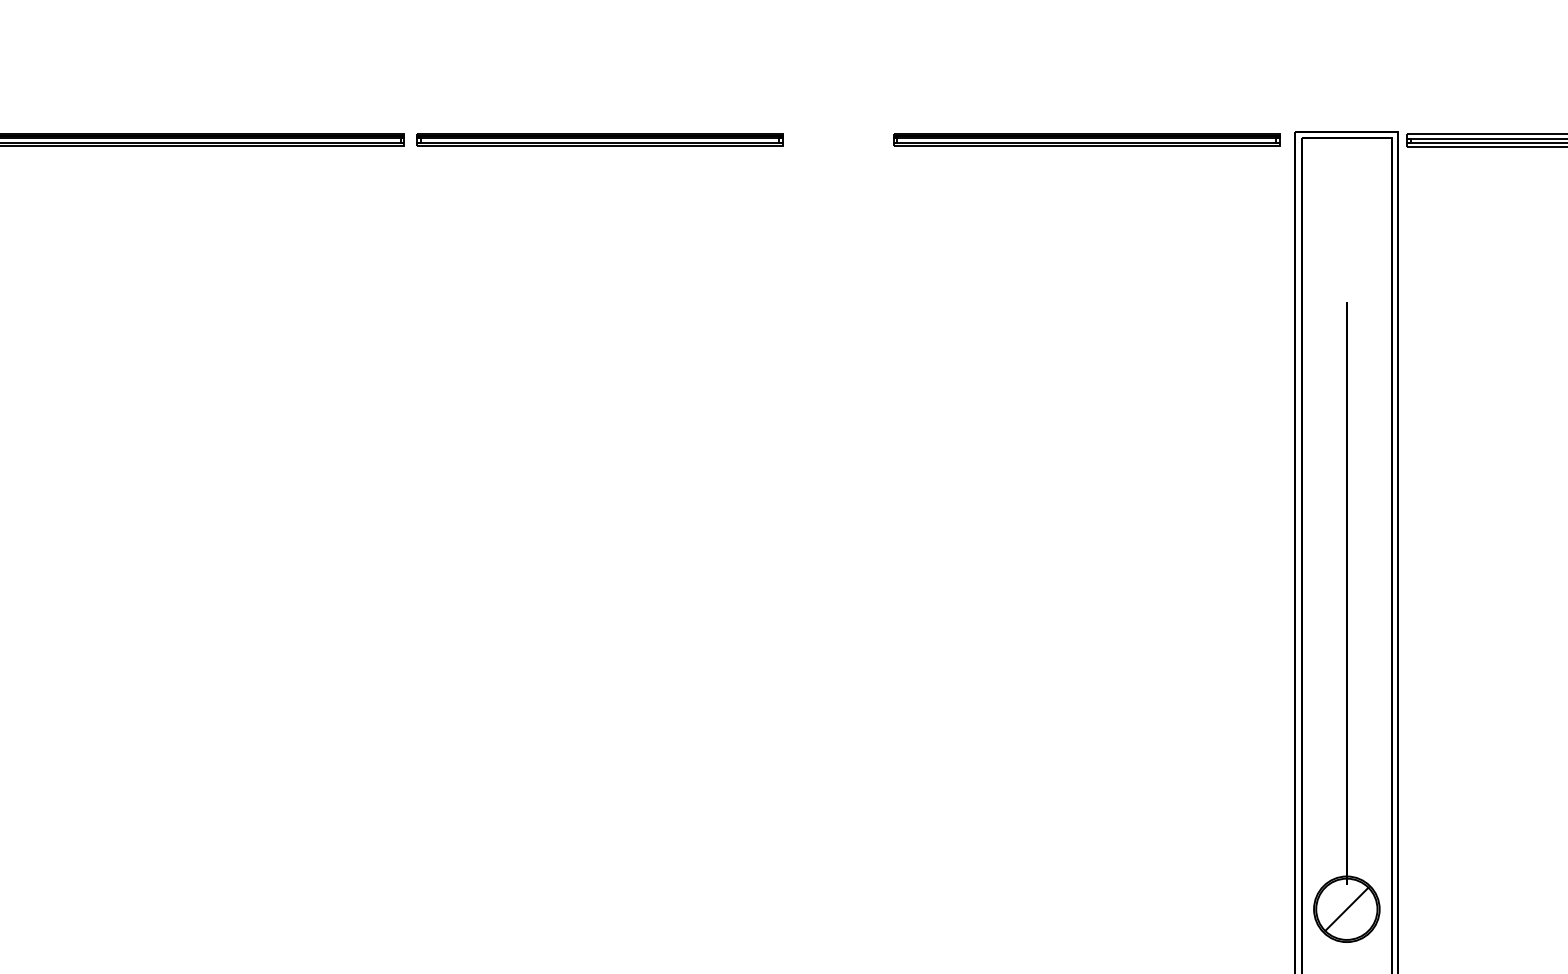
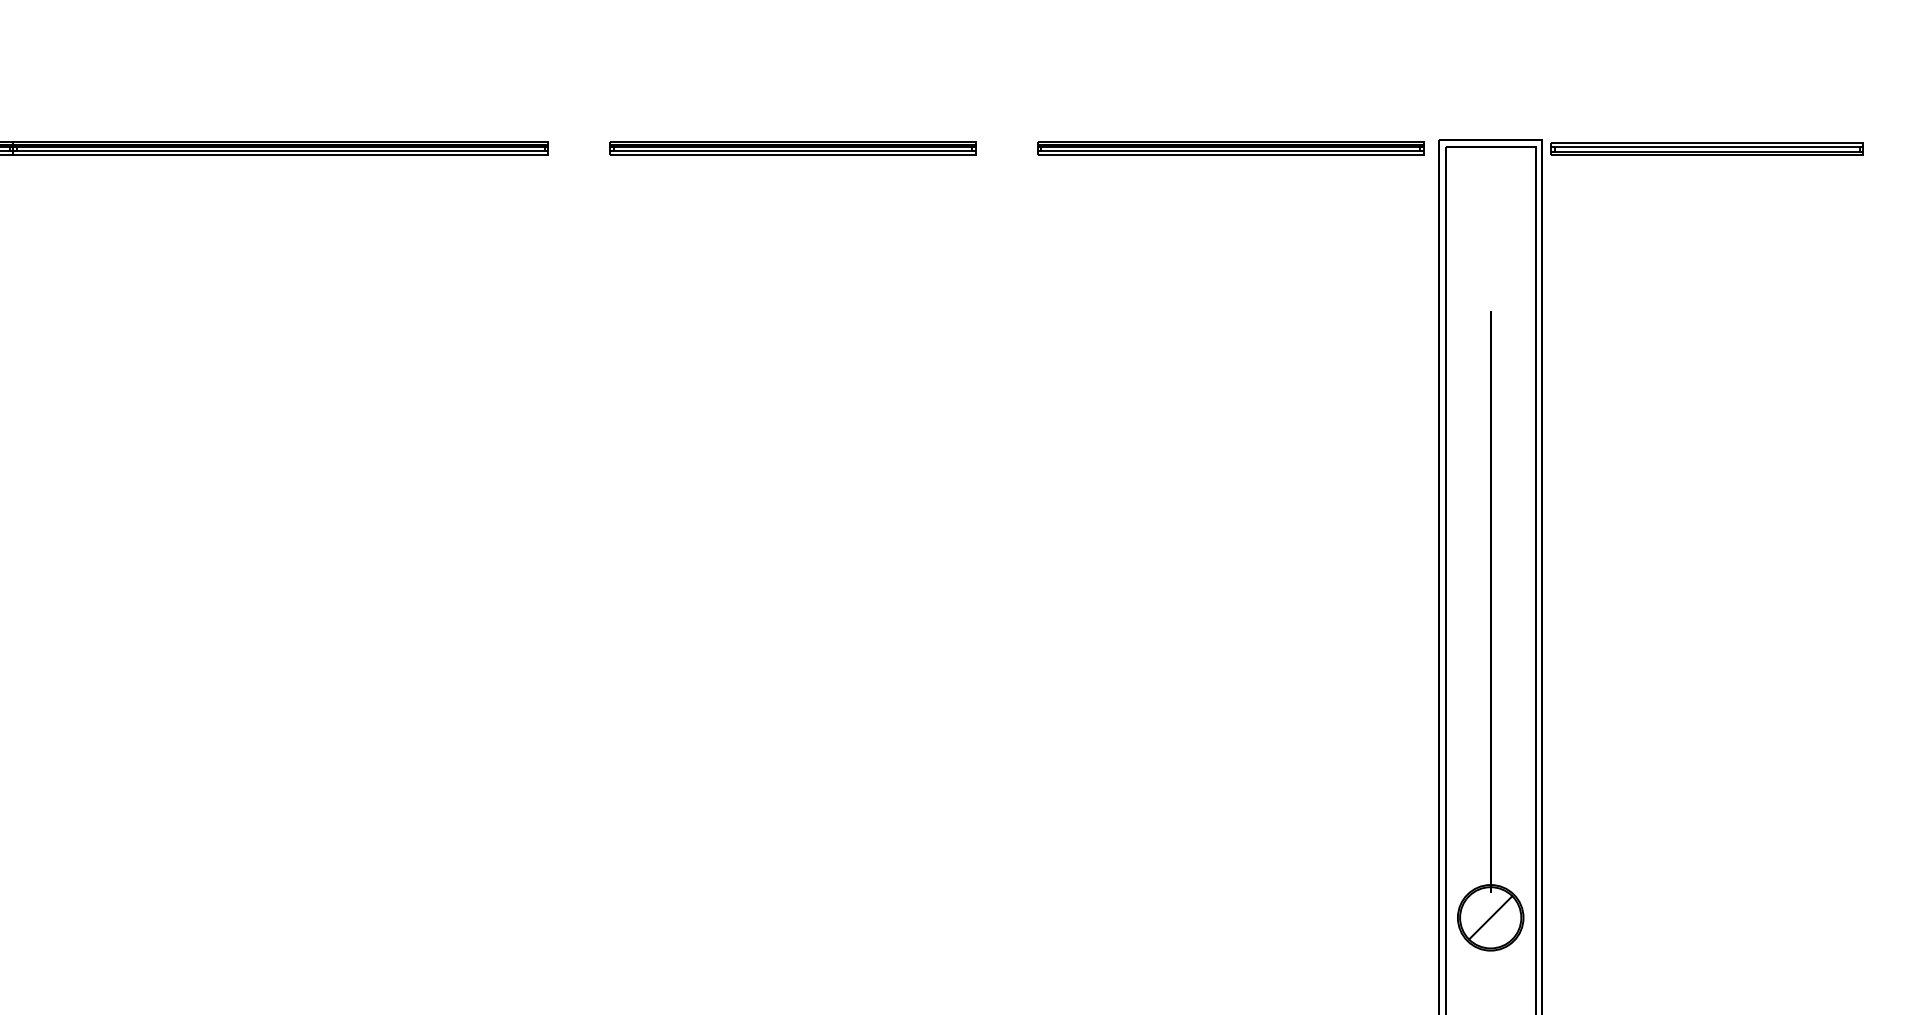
part: (599, 139) -> (792, 148), moved

